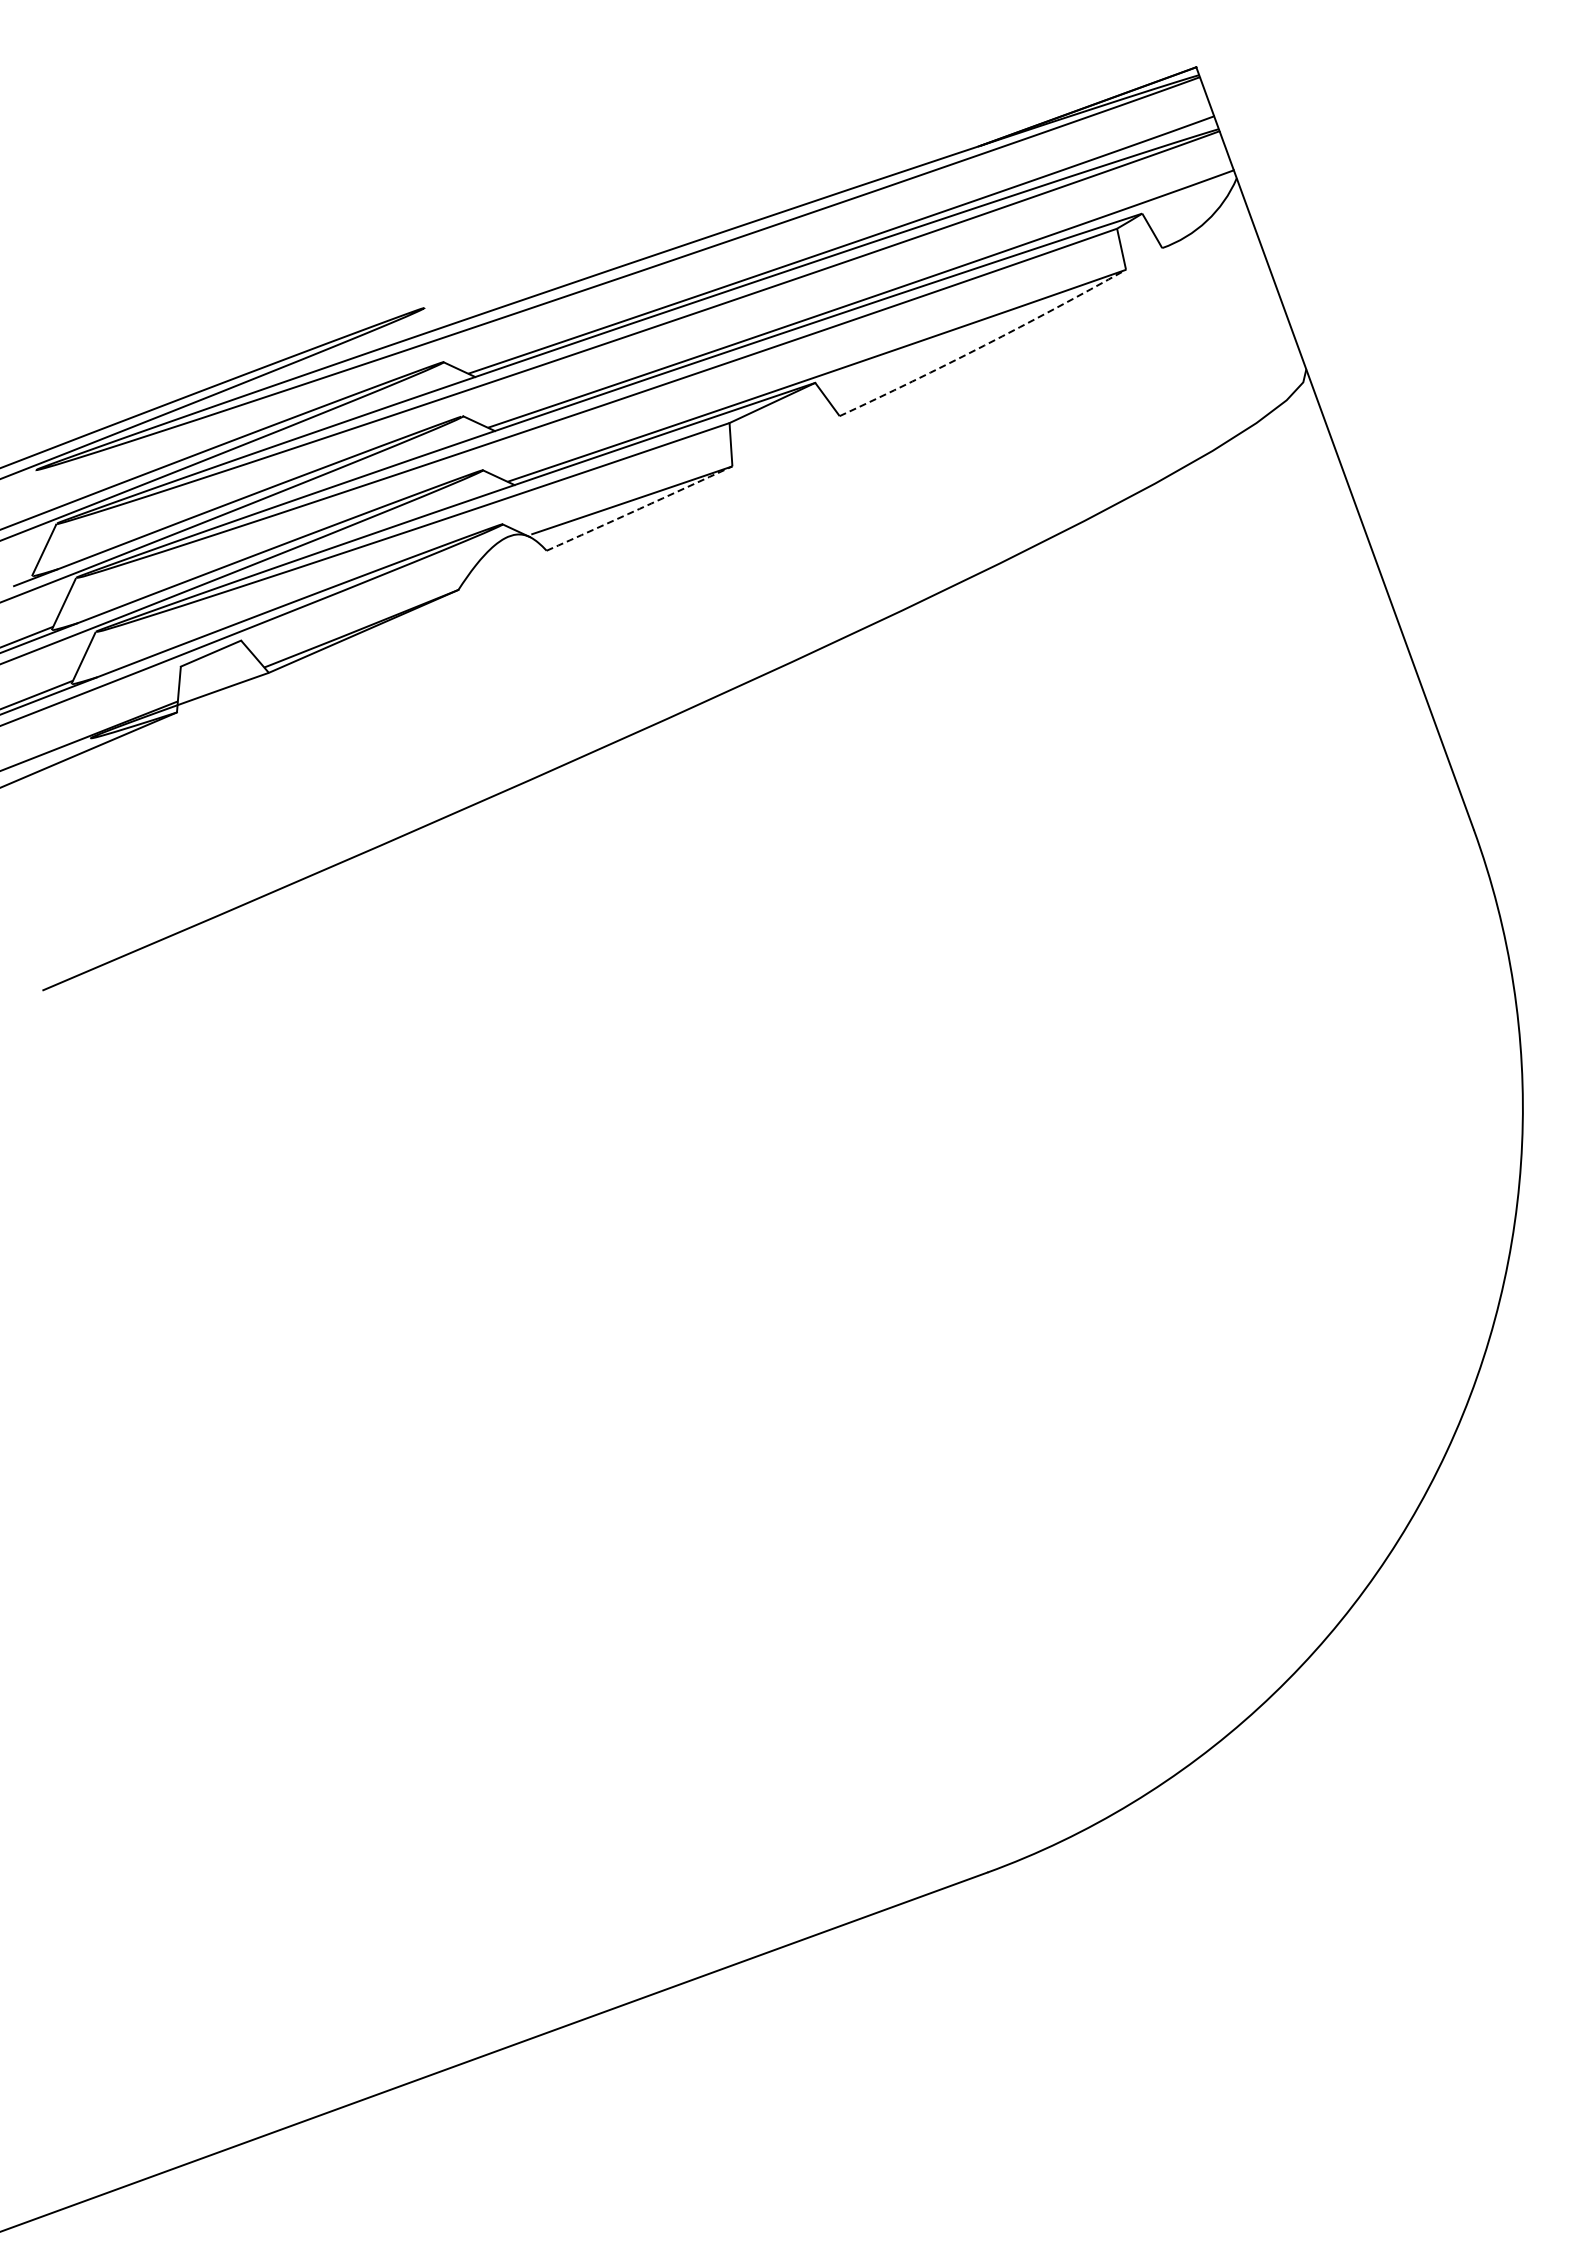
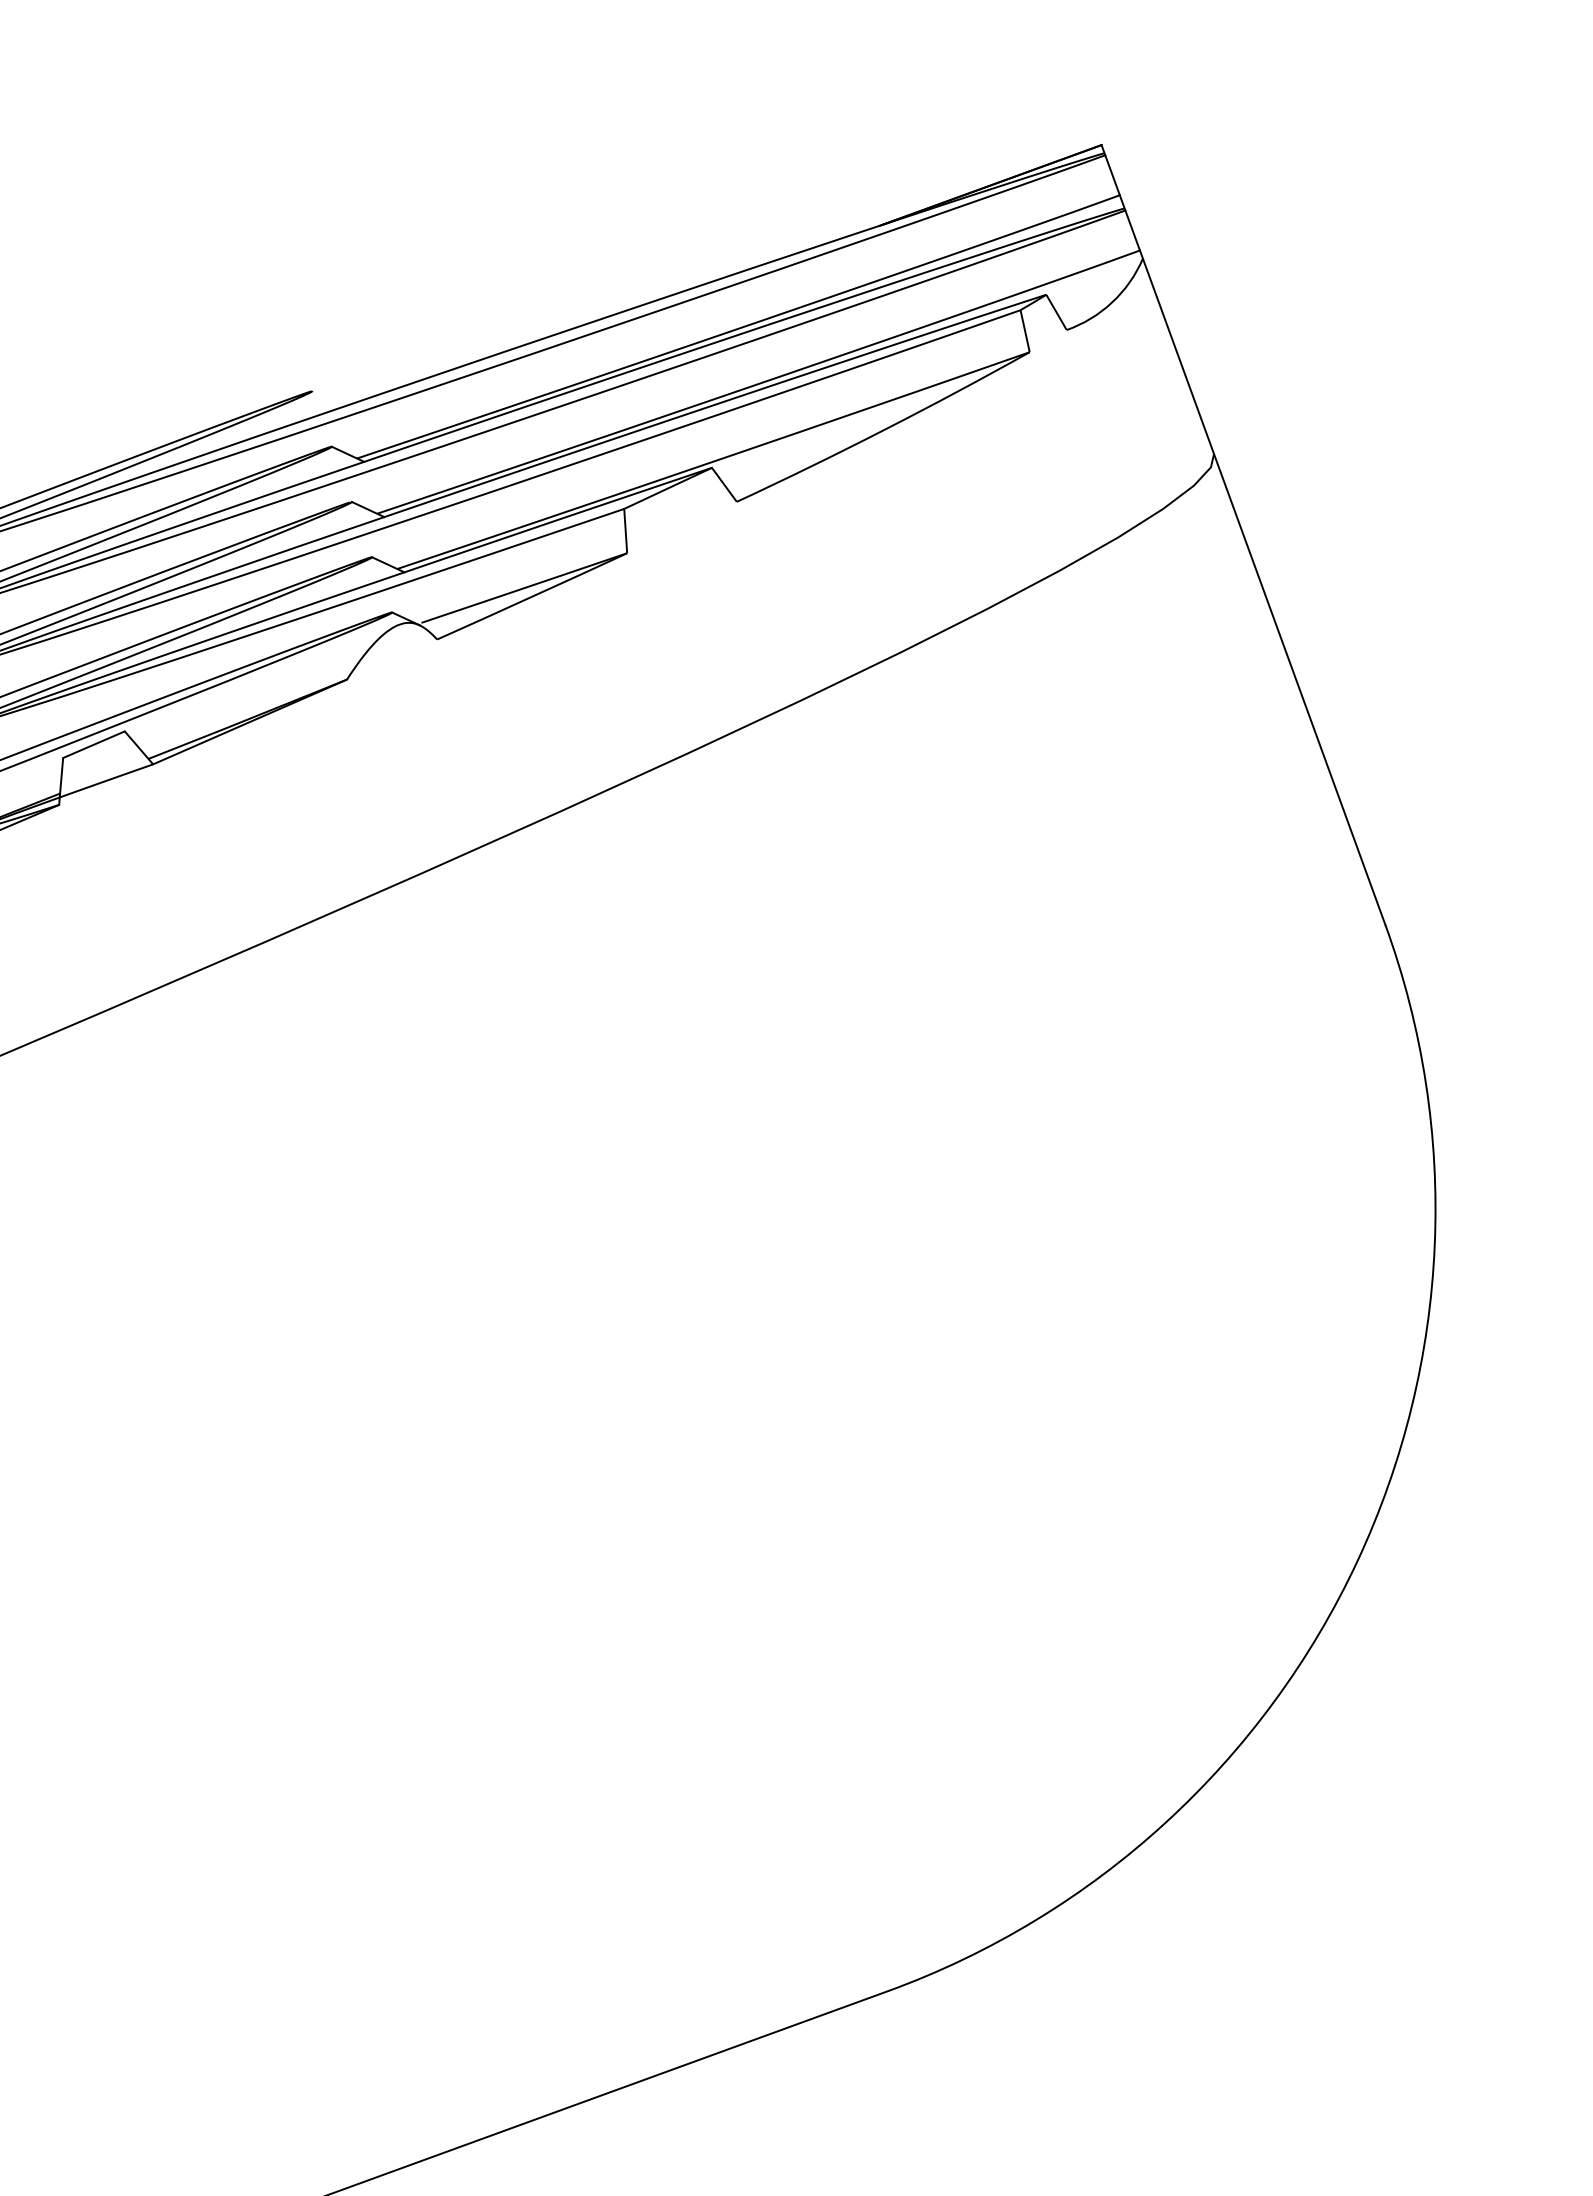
arc: (984, 345) -> (884, 429), dashed -> solid
arc: (639, 508) -> (532, 596), dashed -> solid

